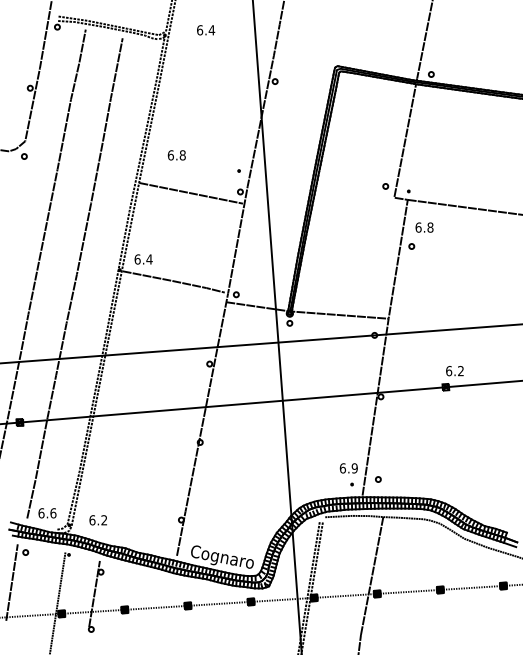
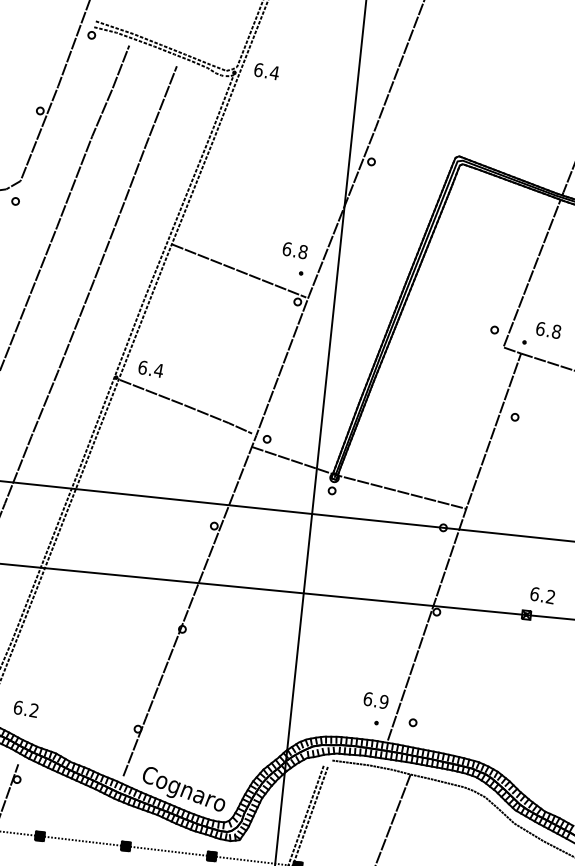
text: (206, 30) -> (267, 71), moved
text: (176, 155) -> (294, 250), moved
line: (190, 193) -> (238, 271), moved
text: (424, 227) -> (548, 330), moved

